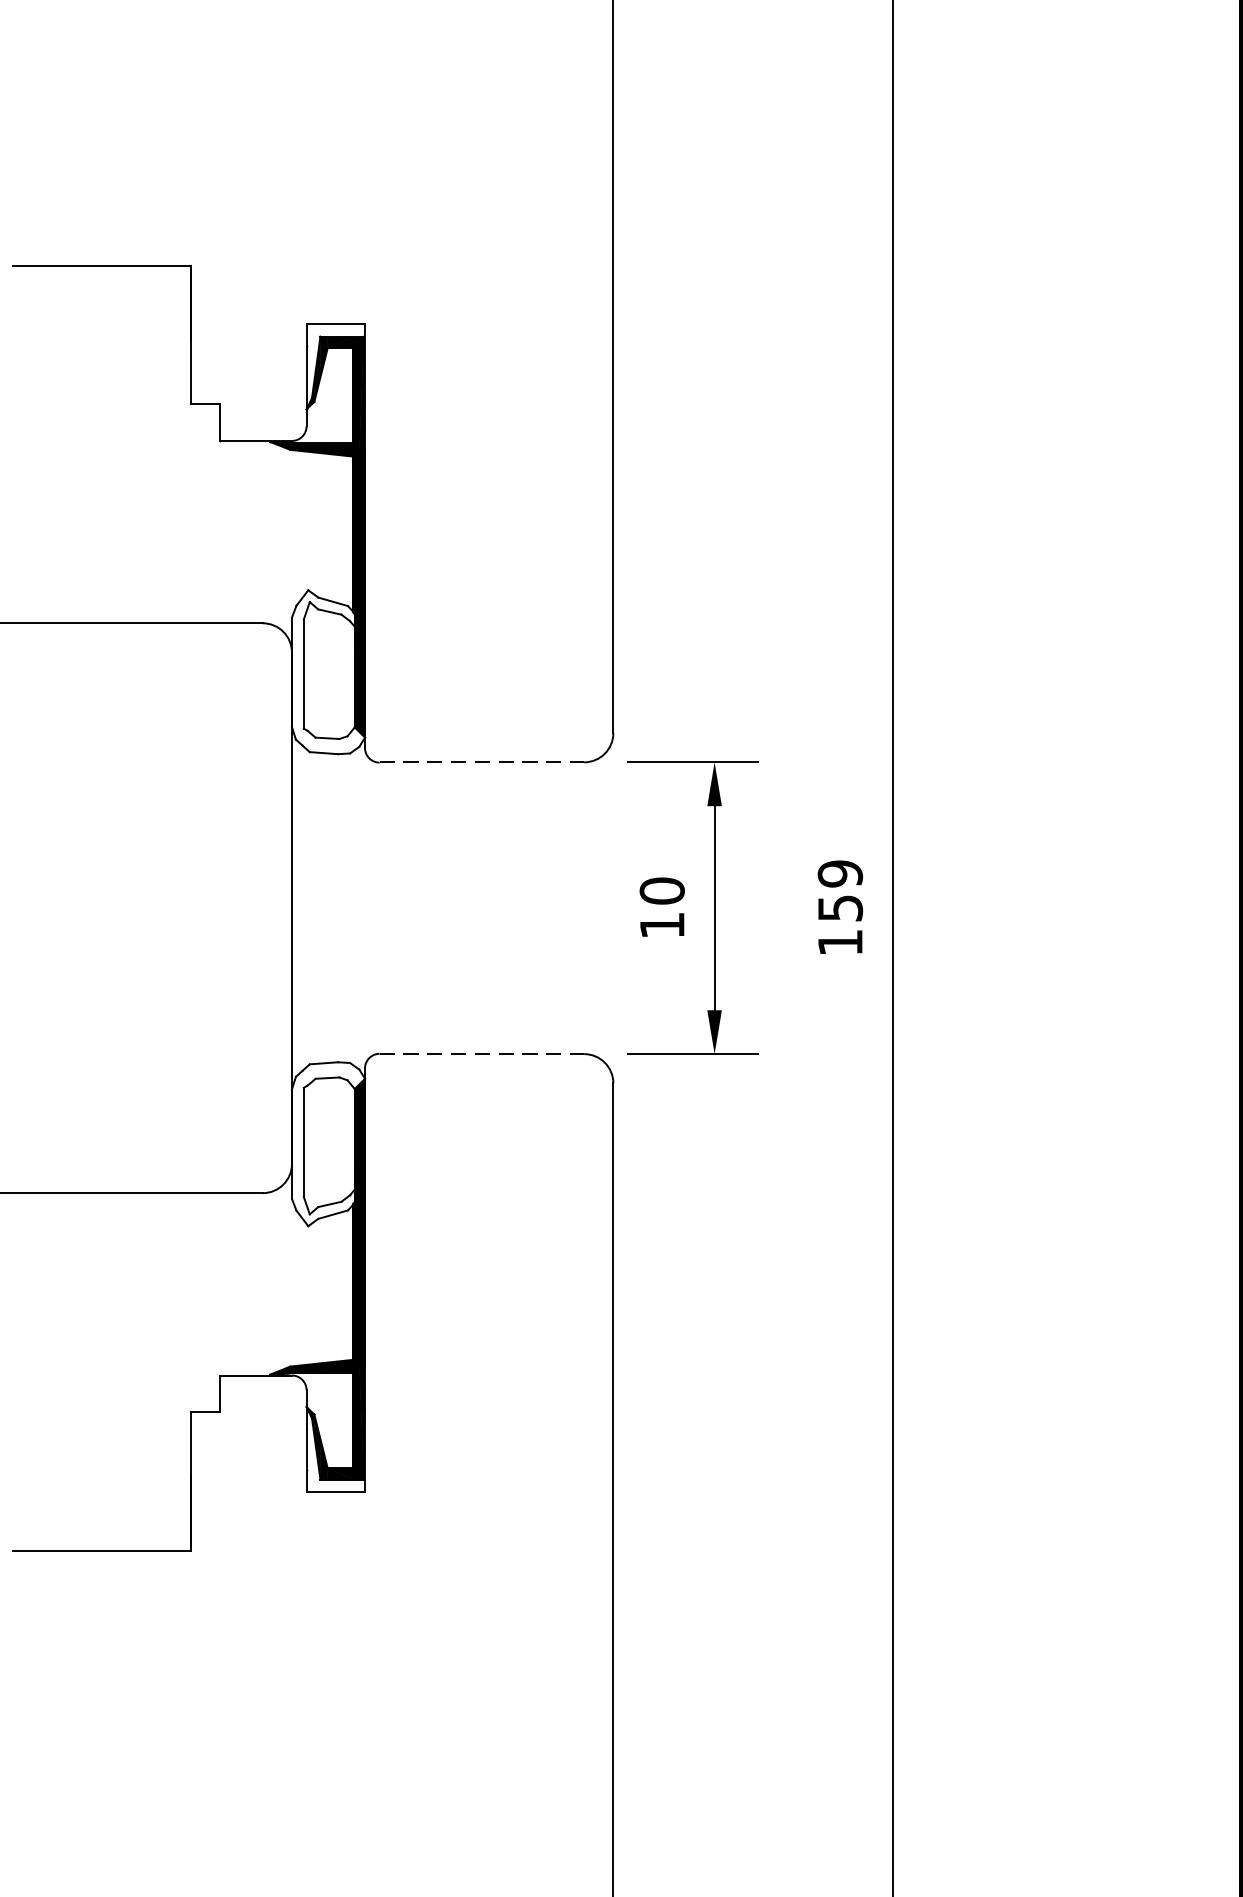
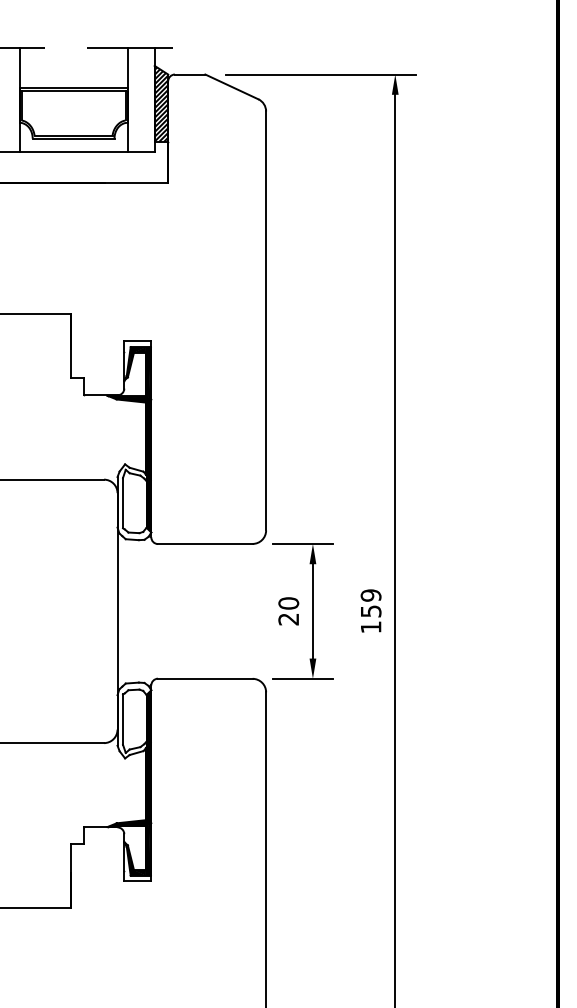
line: (482, 761) -> (205, 543), dashed -> solid
text: (661, 925) -> (288, 619), 10 -> 20
line: (482, 1053) -> (205, 678), dashed -> solid

